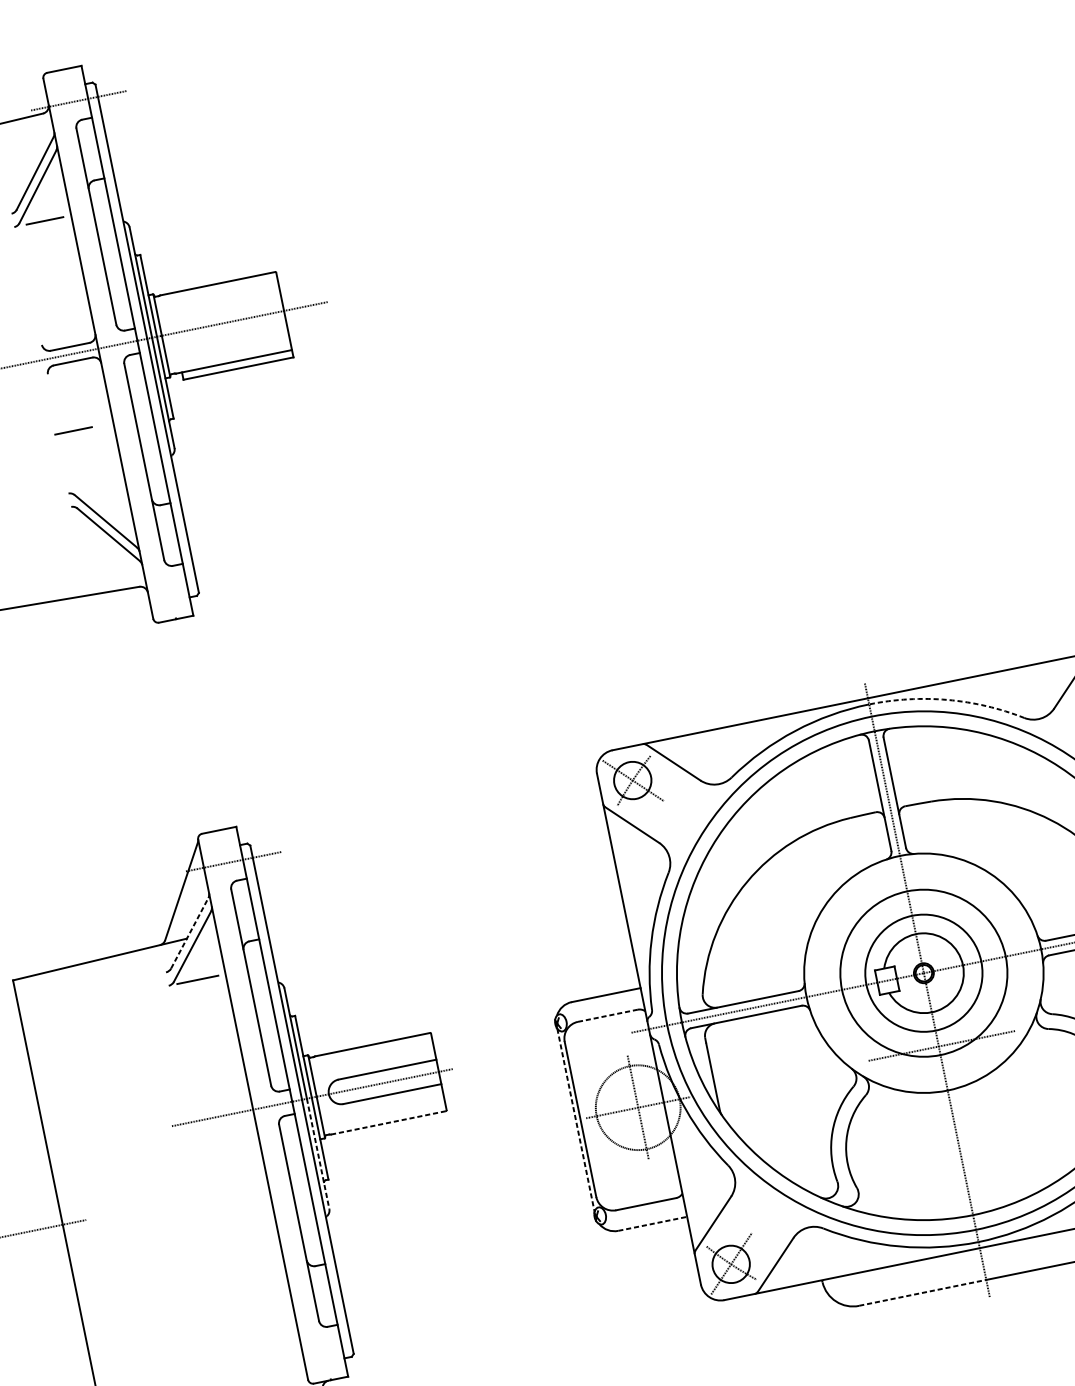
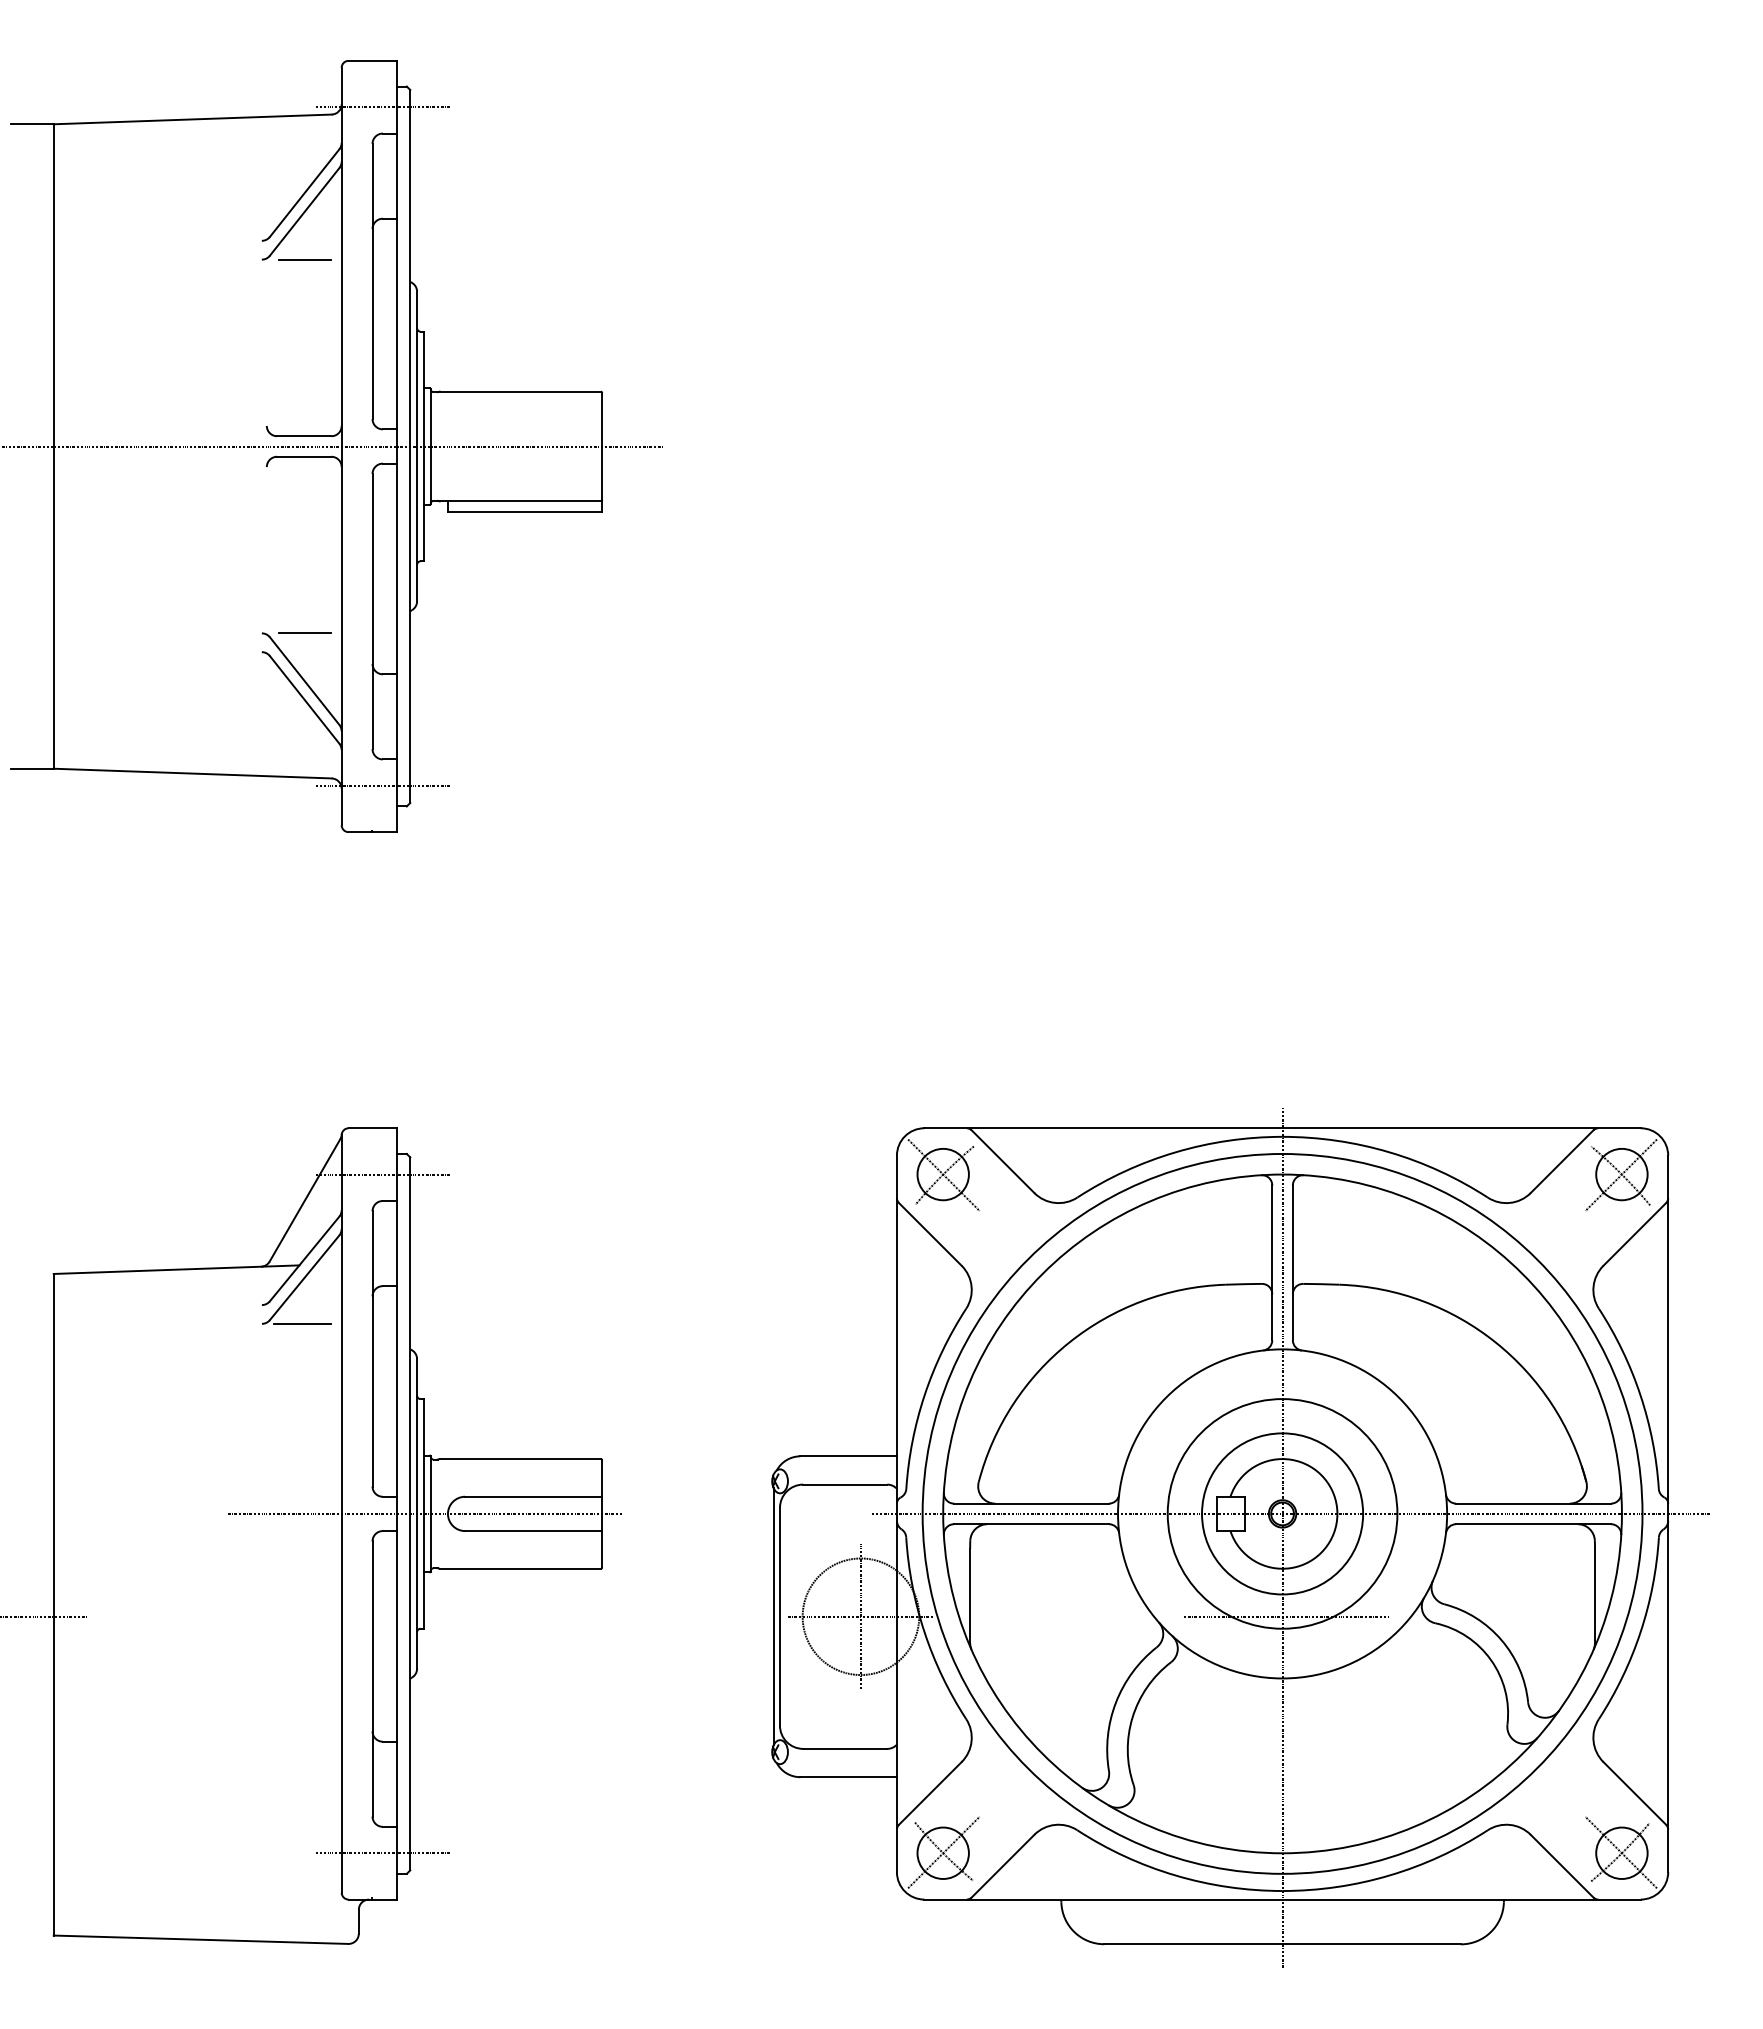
line: (73, 430) -> (304, 632), moved
line: (177, 584) -> (383, 785), added
arc: (947, 700) -> (1389, 1152), dashed -> solid
line: (189, 933) -> (304, 1258), dashed -> solid
line: (607, 1015) -> (844, 1484), dashed -> solid
line: (575, 1120) -> (773, 1616), dashed -> solid
line: (388, 1122) -> (520, 1568), dashed -> solid
line: (318, 1154) -> (417, 1591), dashed -> solid
line: (653, 1223) -> (849, 1777), dashed -> solid
line: (922, 1293) -> (1193, 1944), dashed -> solid
line: (332, 1345) -> (383, 1853), added

